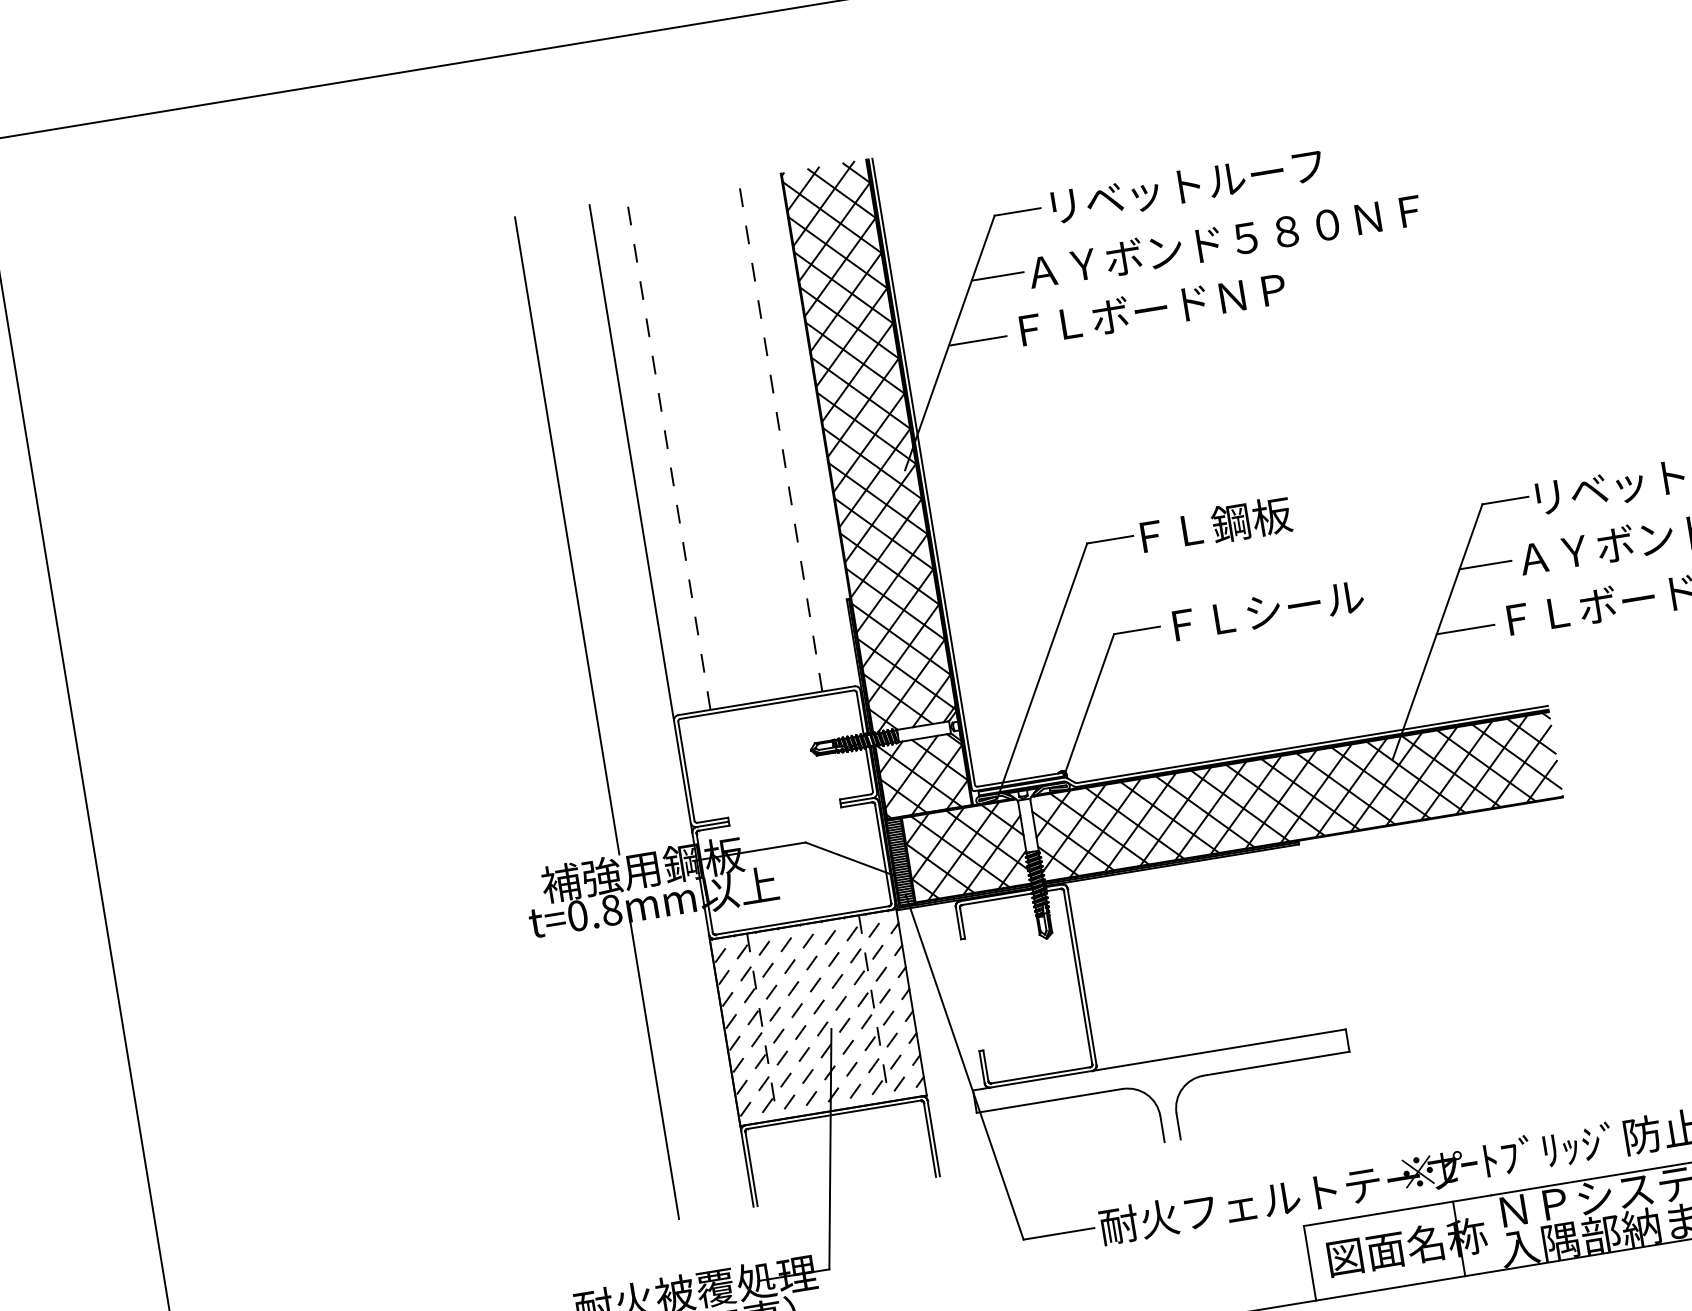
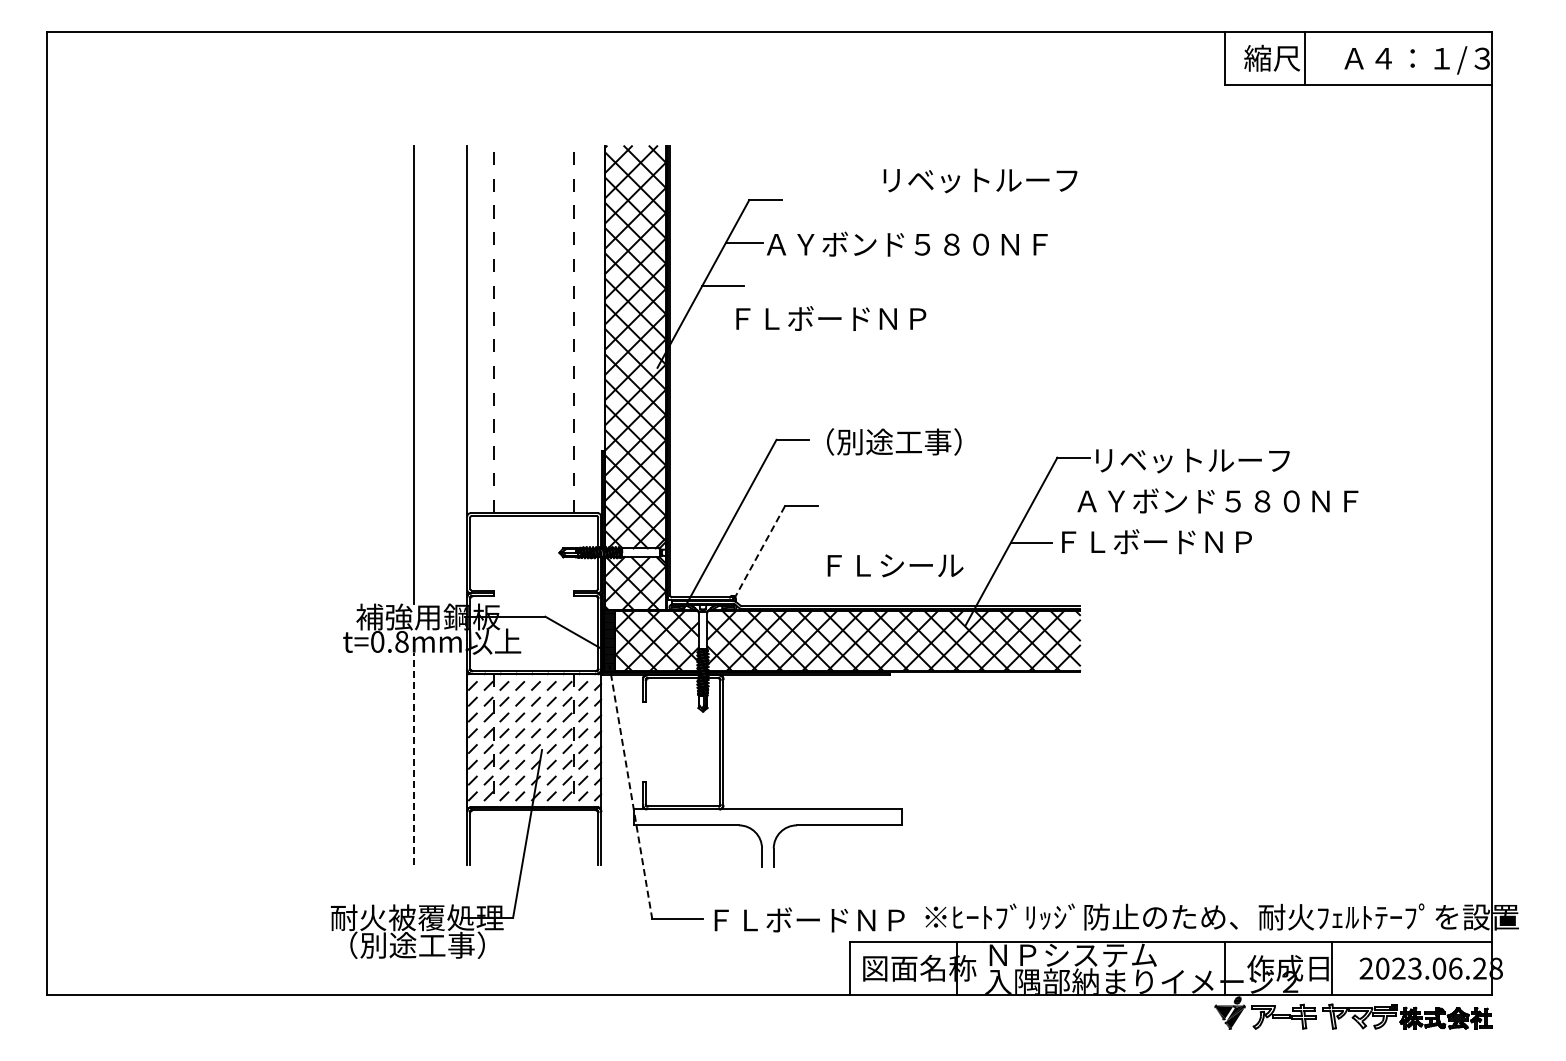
text: (1187, 186) -> (980, 180), moved
text: (1153, 309) -> (831, 318), moved
text: (1243, 520) -> (888, 441), ＦＬ鋼板 -> （別途工事）
line: (1485, 565) -> (1052, 500), removed
text: (1268, 610) -> (895, 565), moved
line: (1089, 705) -> (759, 553), solid -> dashed
line: (964, 1067) -> (630, 792), solid -> dashed
line: (654, 1070) -> (413, 758), solid -> dashed
text: (1281, 1197) -> (837, 919), 耐火フェルトテープ -> ＦＬボードＮＰ

